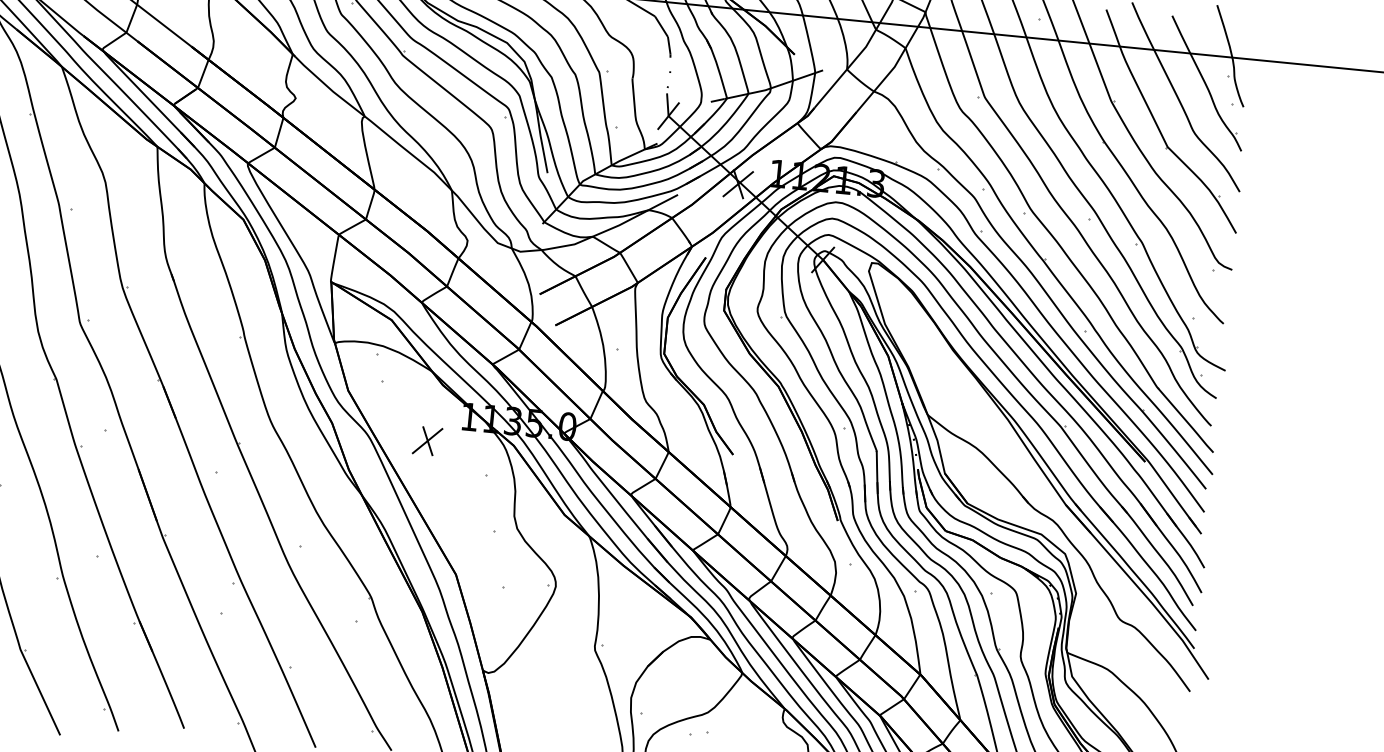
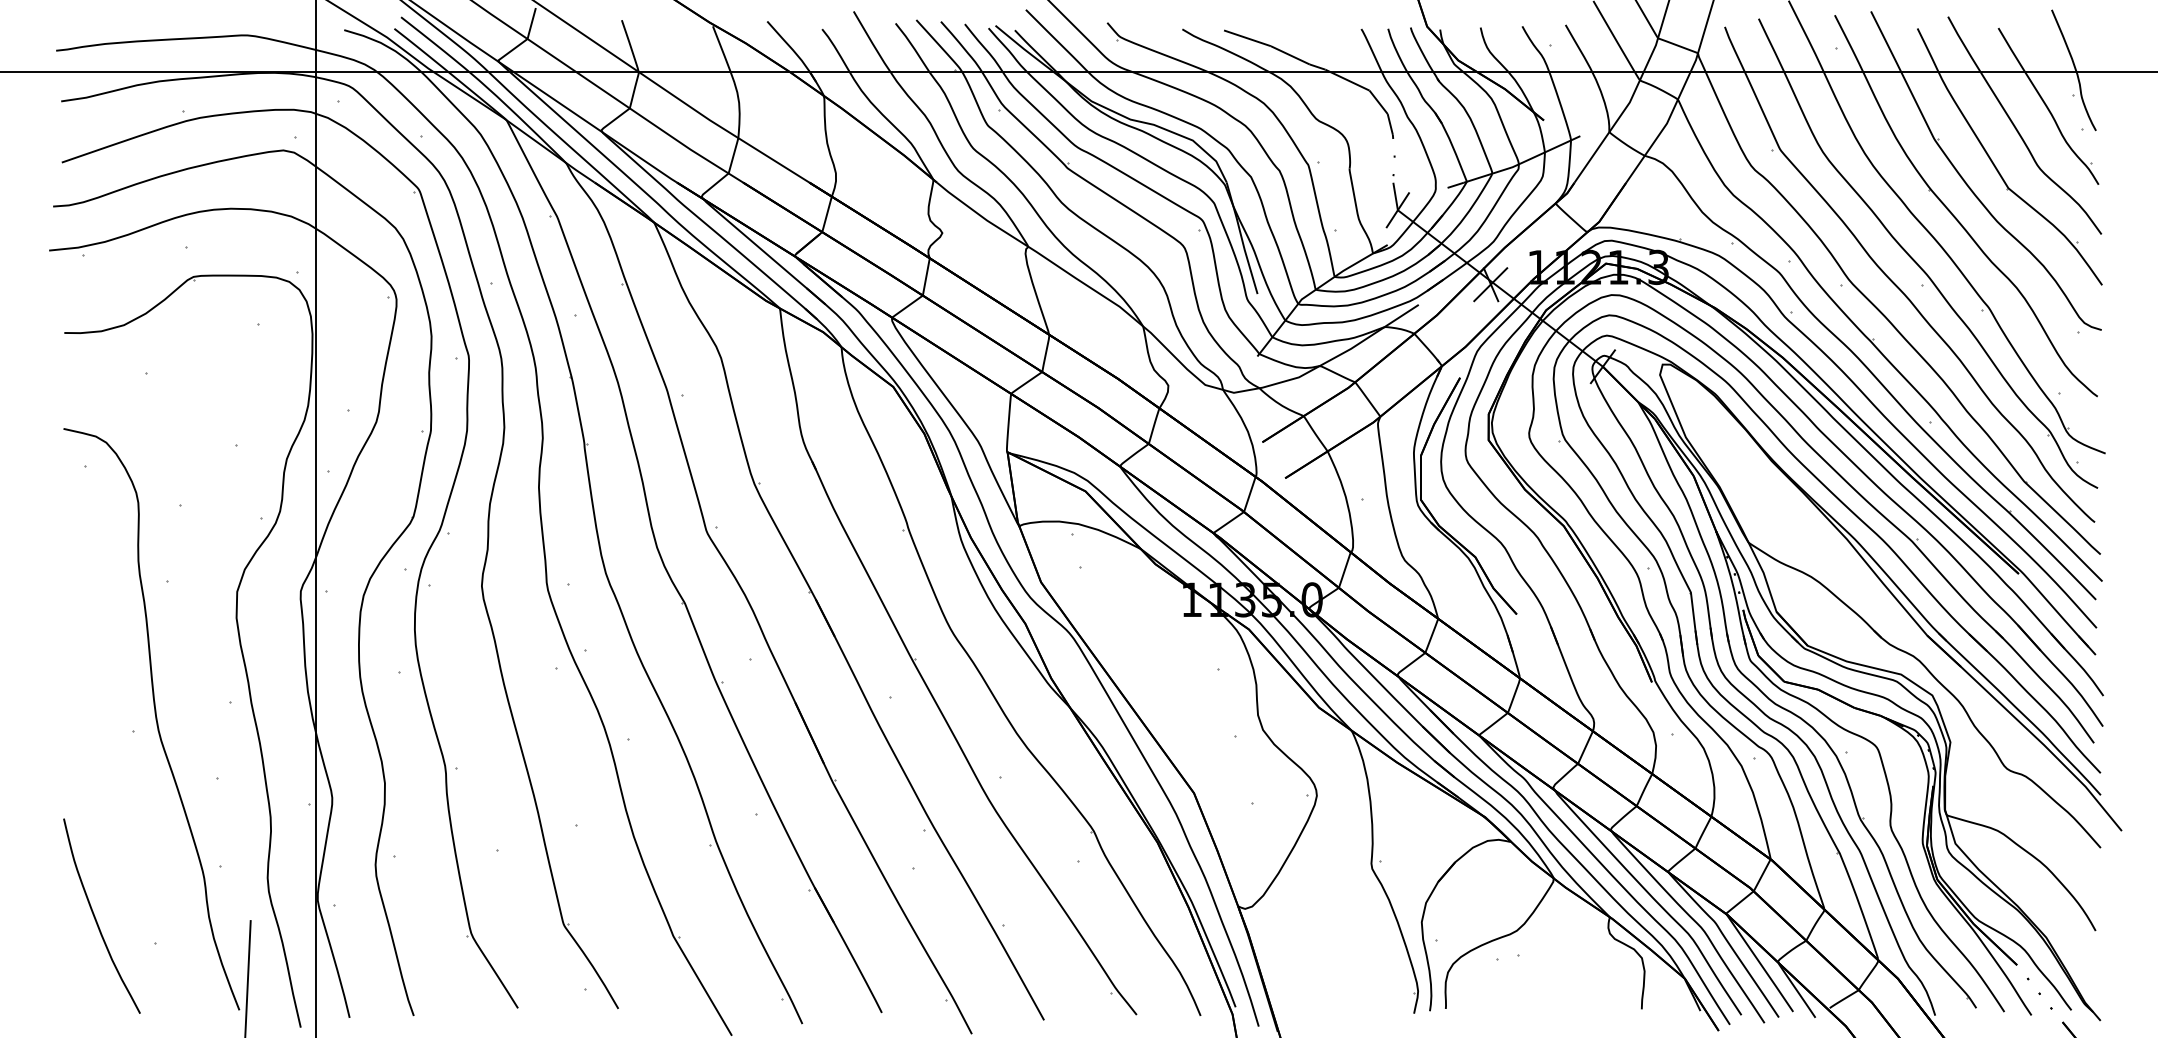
part: (427, 440) -> (1143, 633), removed

